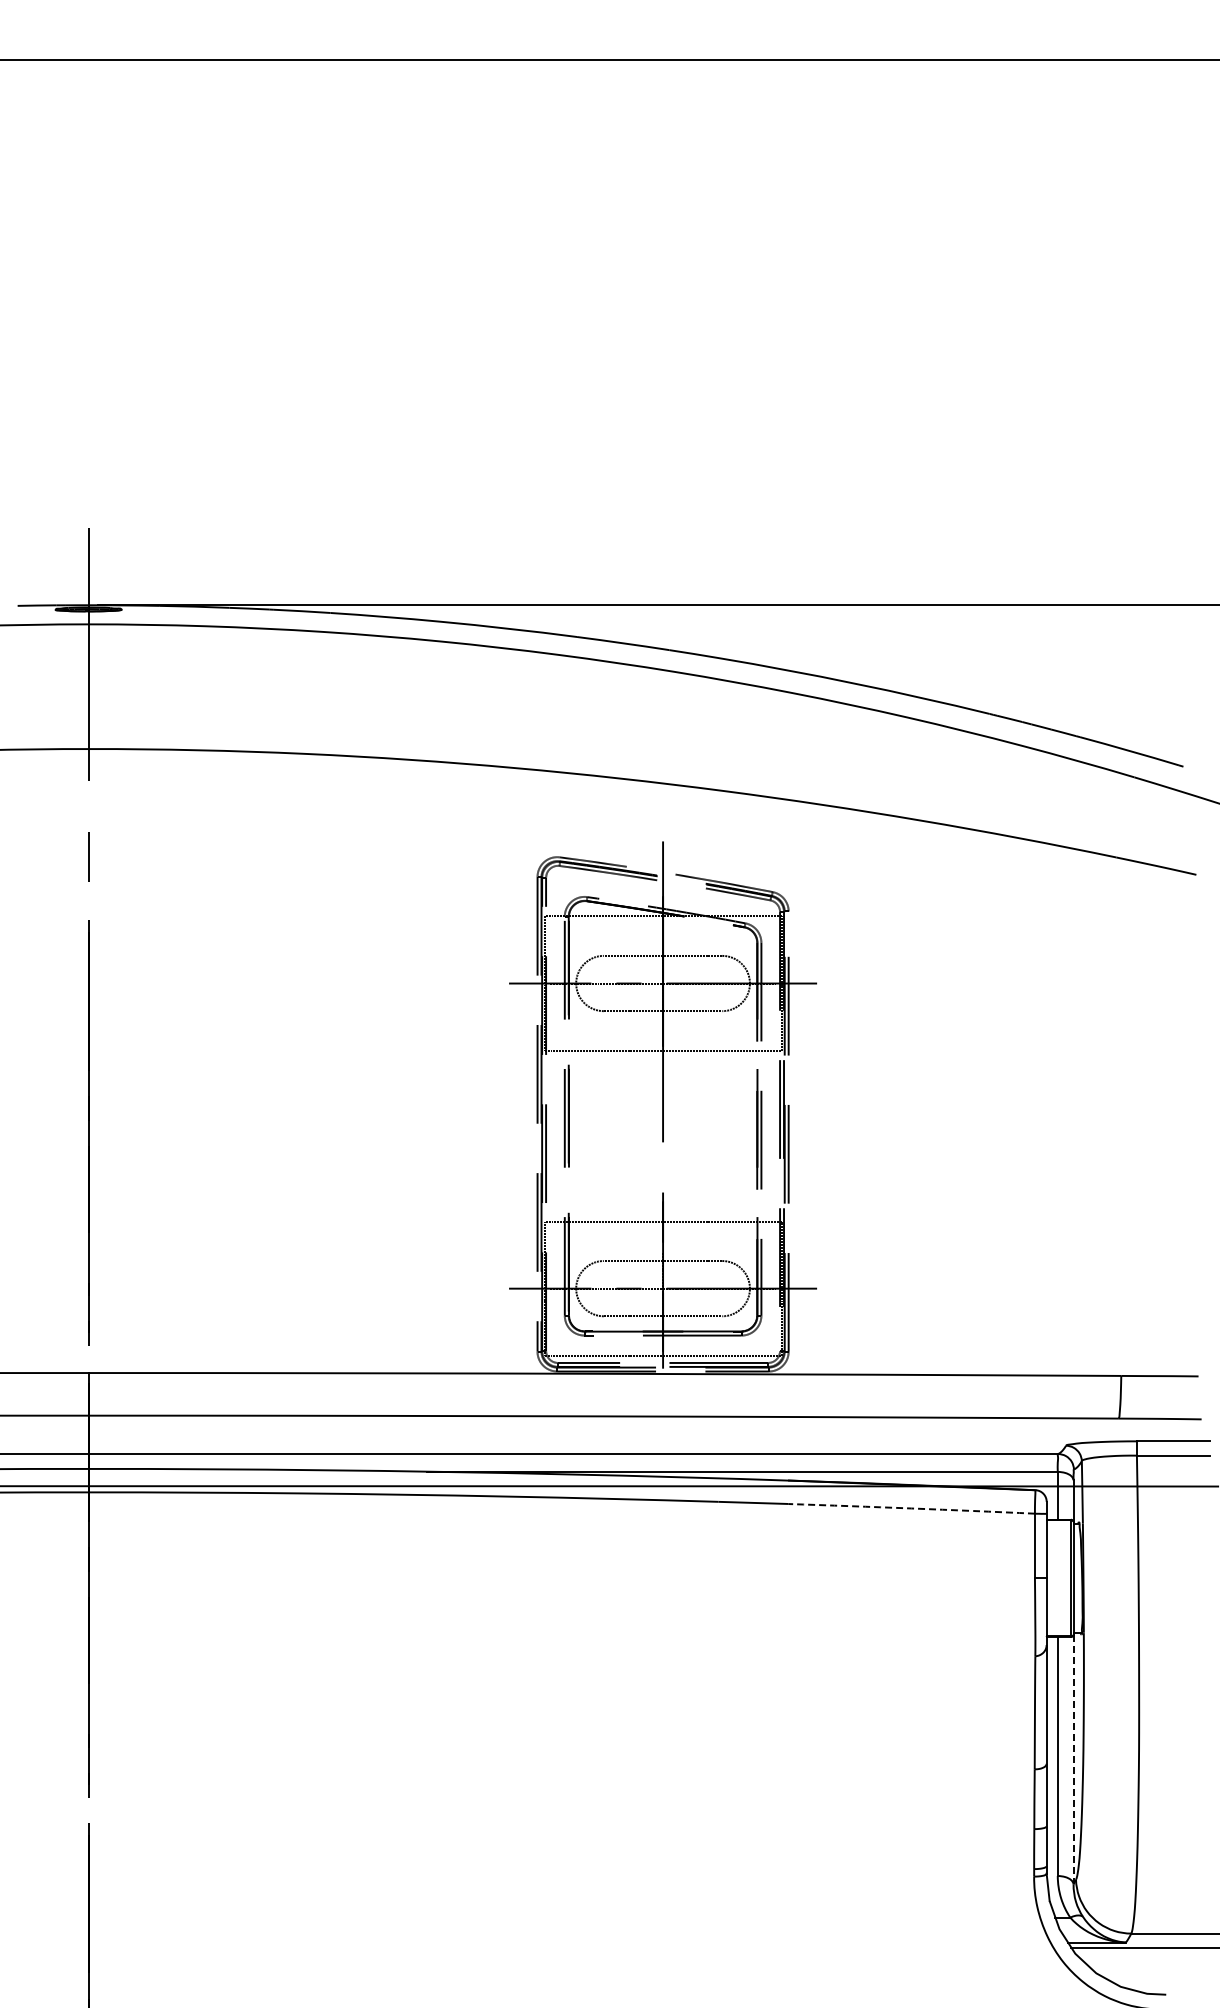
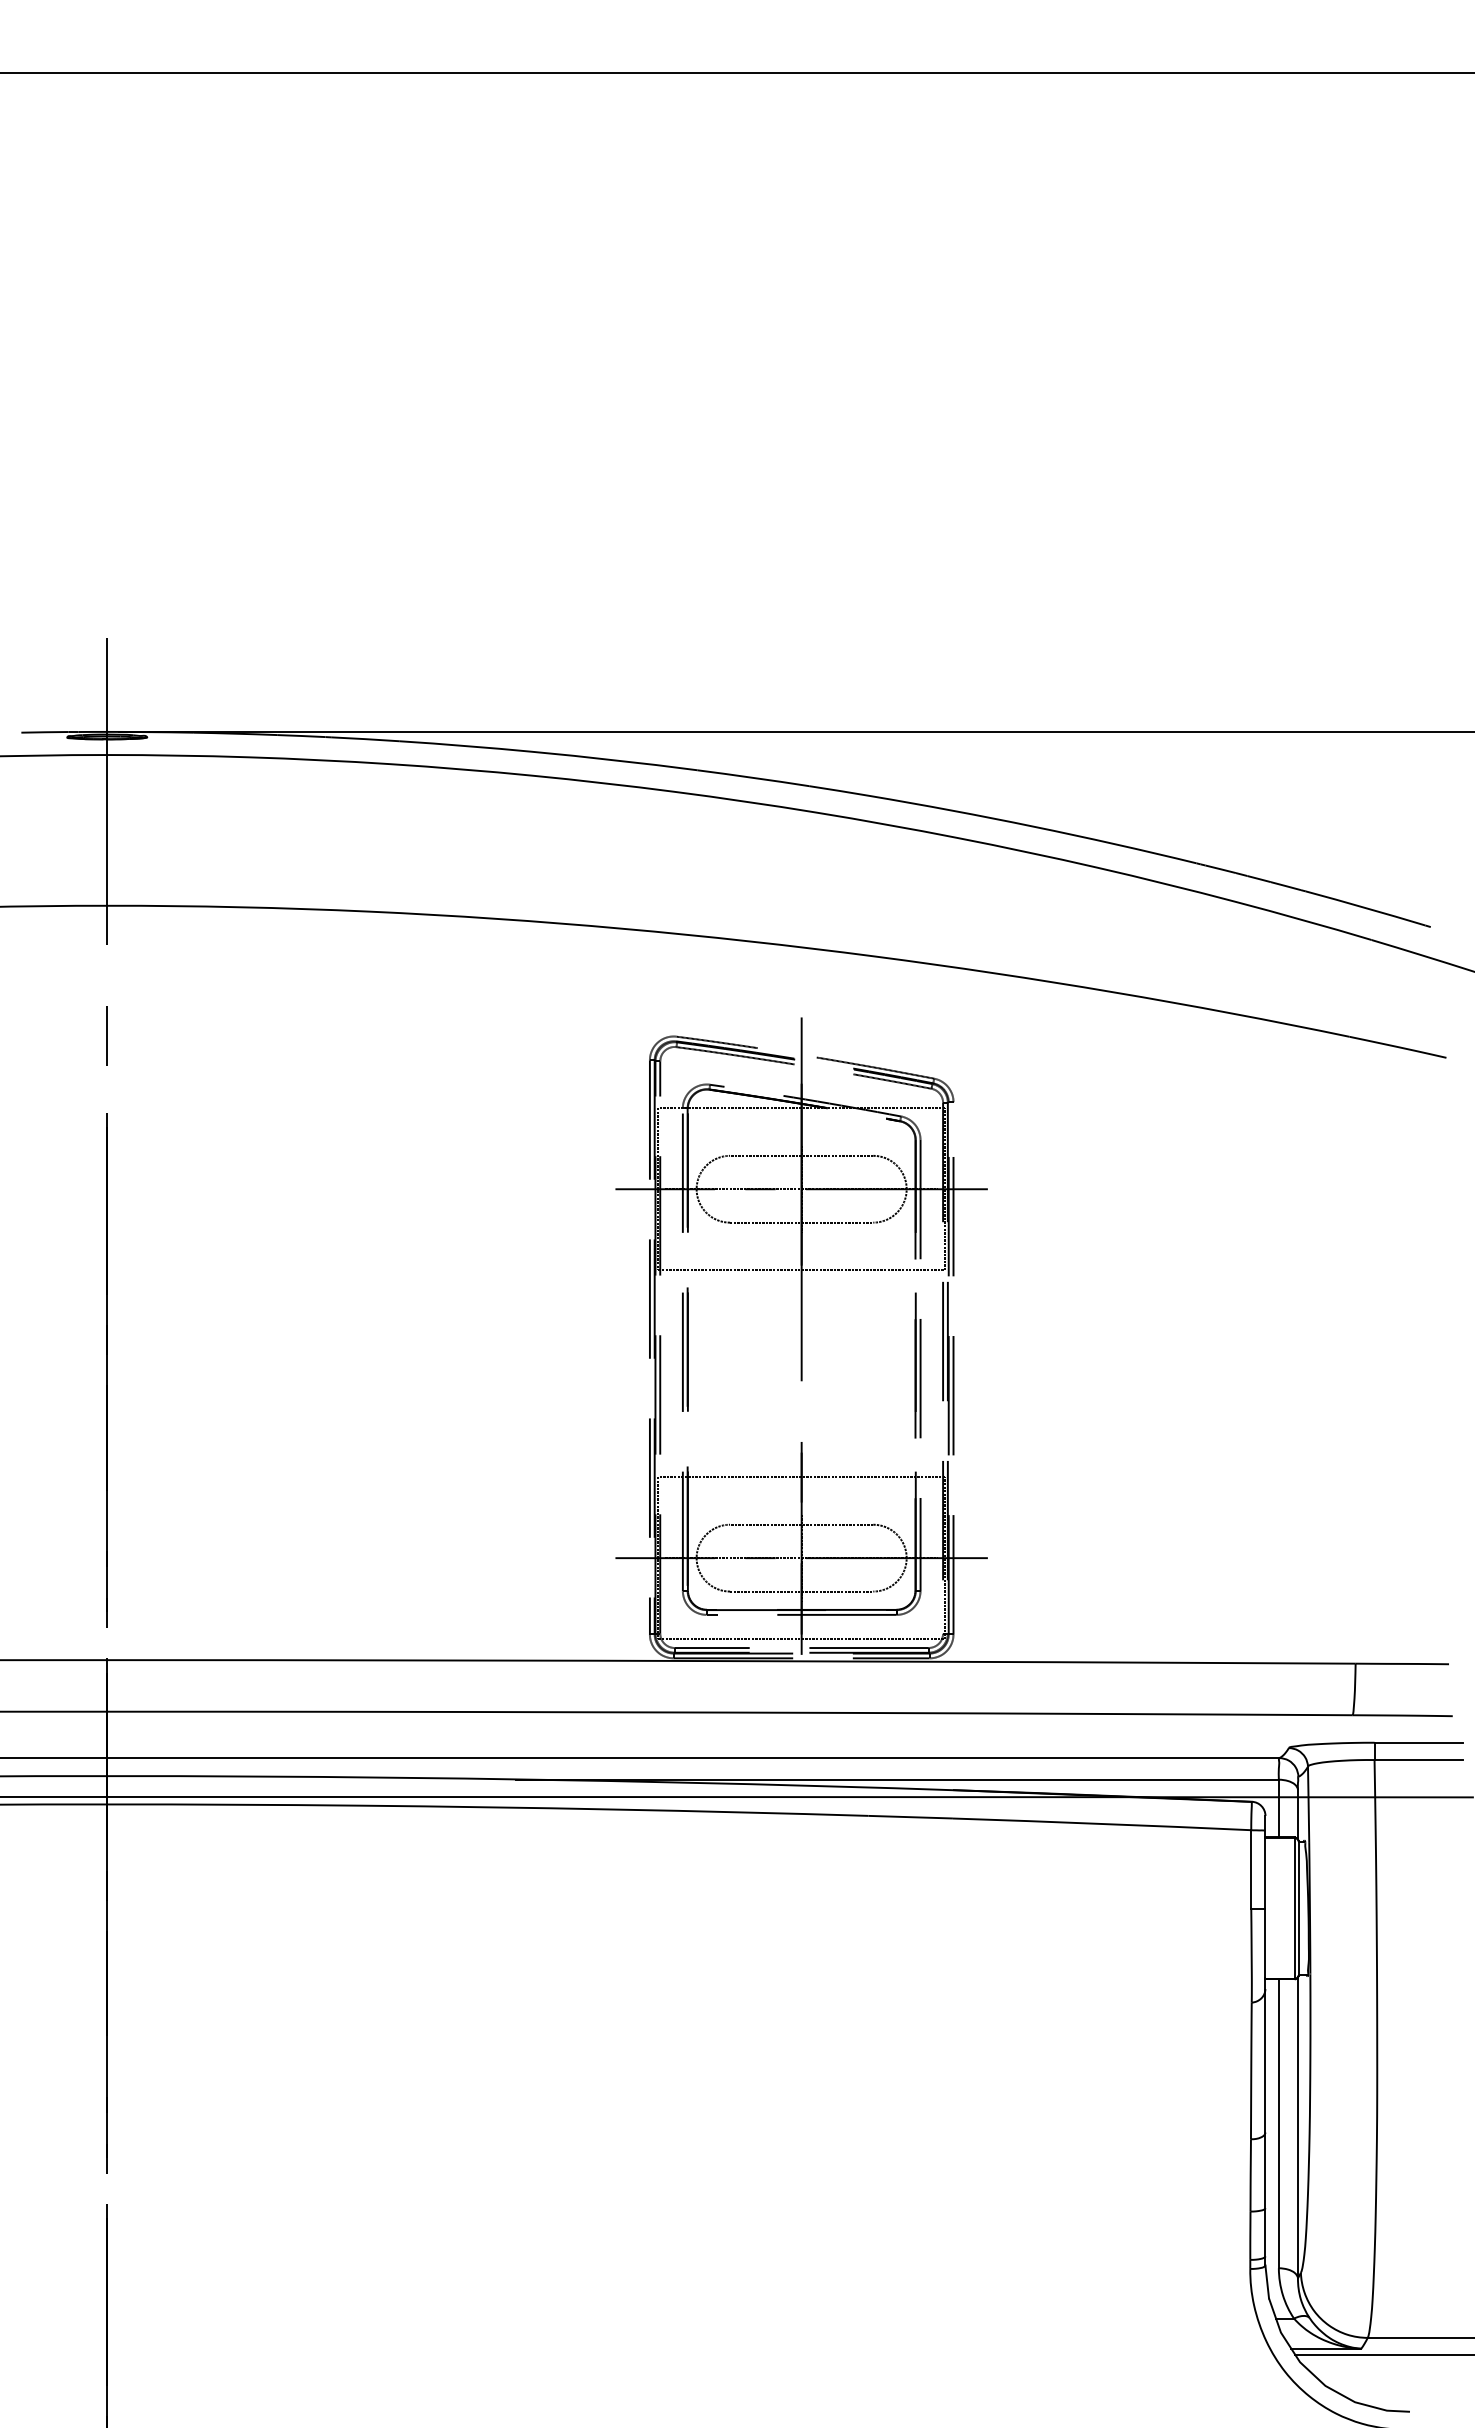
arc: (911, 1508) -> (1102, 1823), dashed -> solid
line: (1073, 1760) -> (1297, 2128), dashed -> solid

